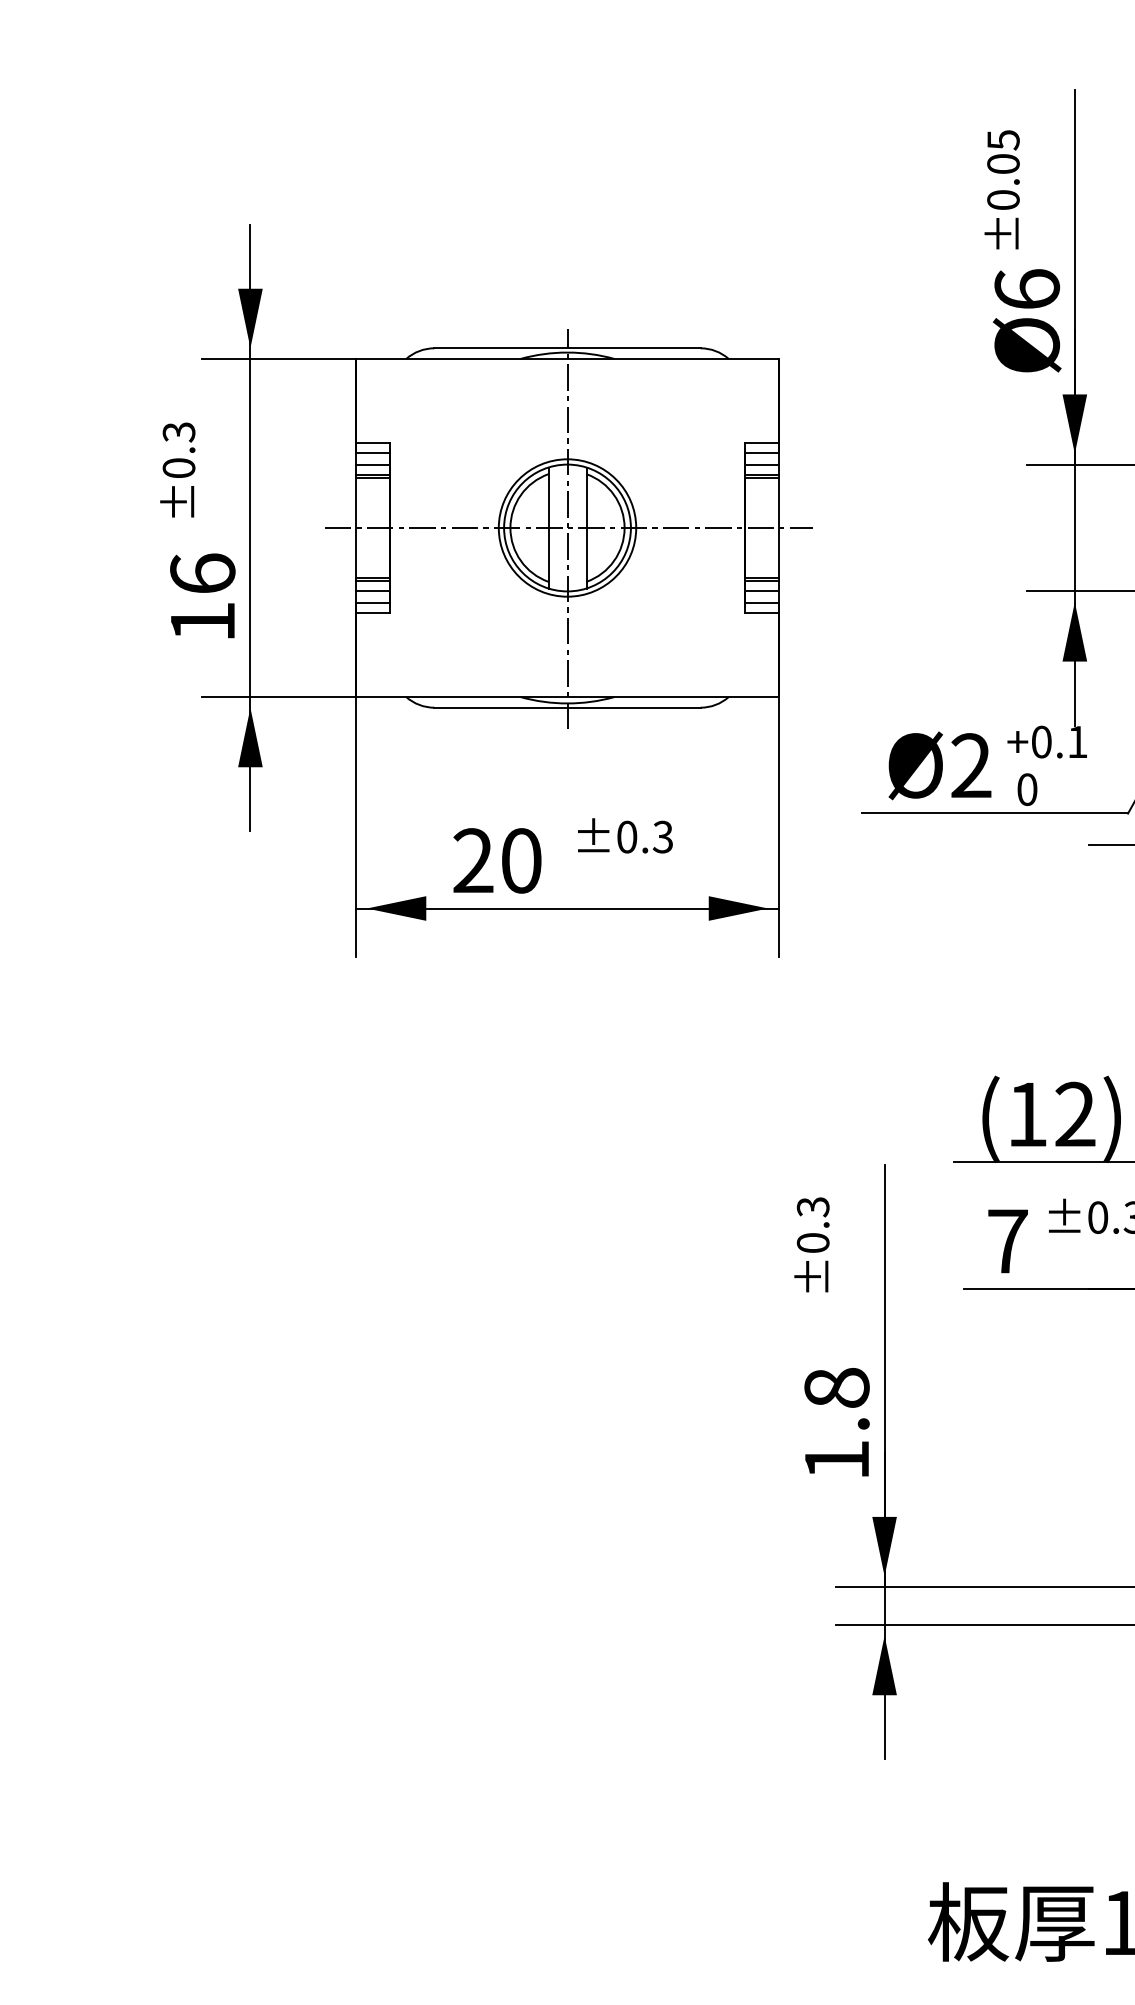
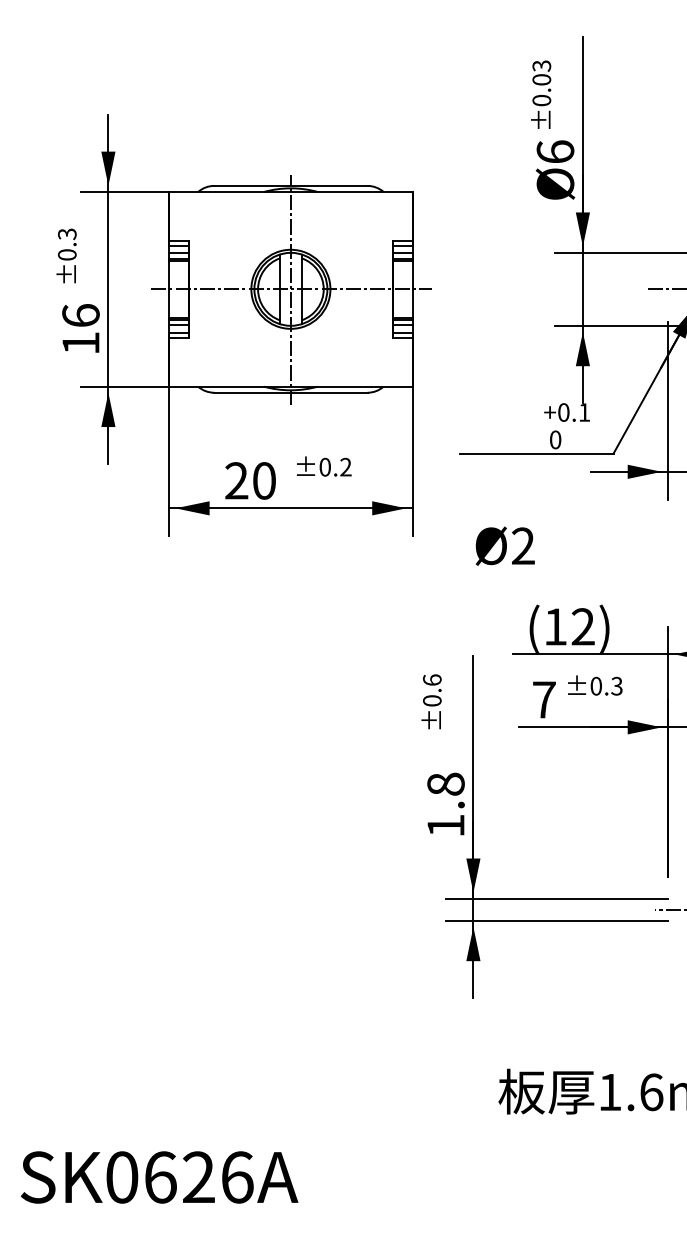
text: (1002, 139) -> (541, 65), ±0.05 -> ±0.03
text: (938, 764) -> (504, 545), moved
text: (662, 837) -> (345, 467), ±0.3 -> ±0.2
text: (813, 1207) -> (432, 680), ±0.3 -> ±0.6

